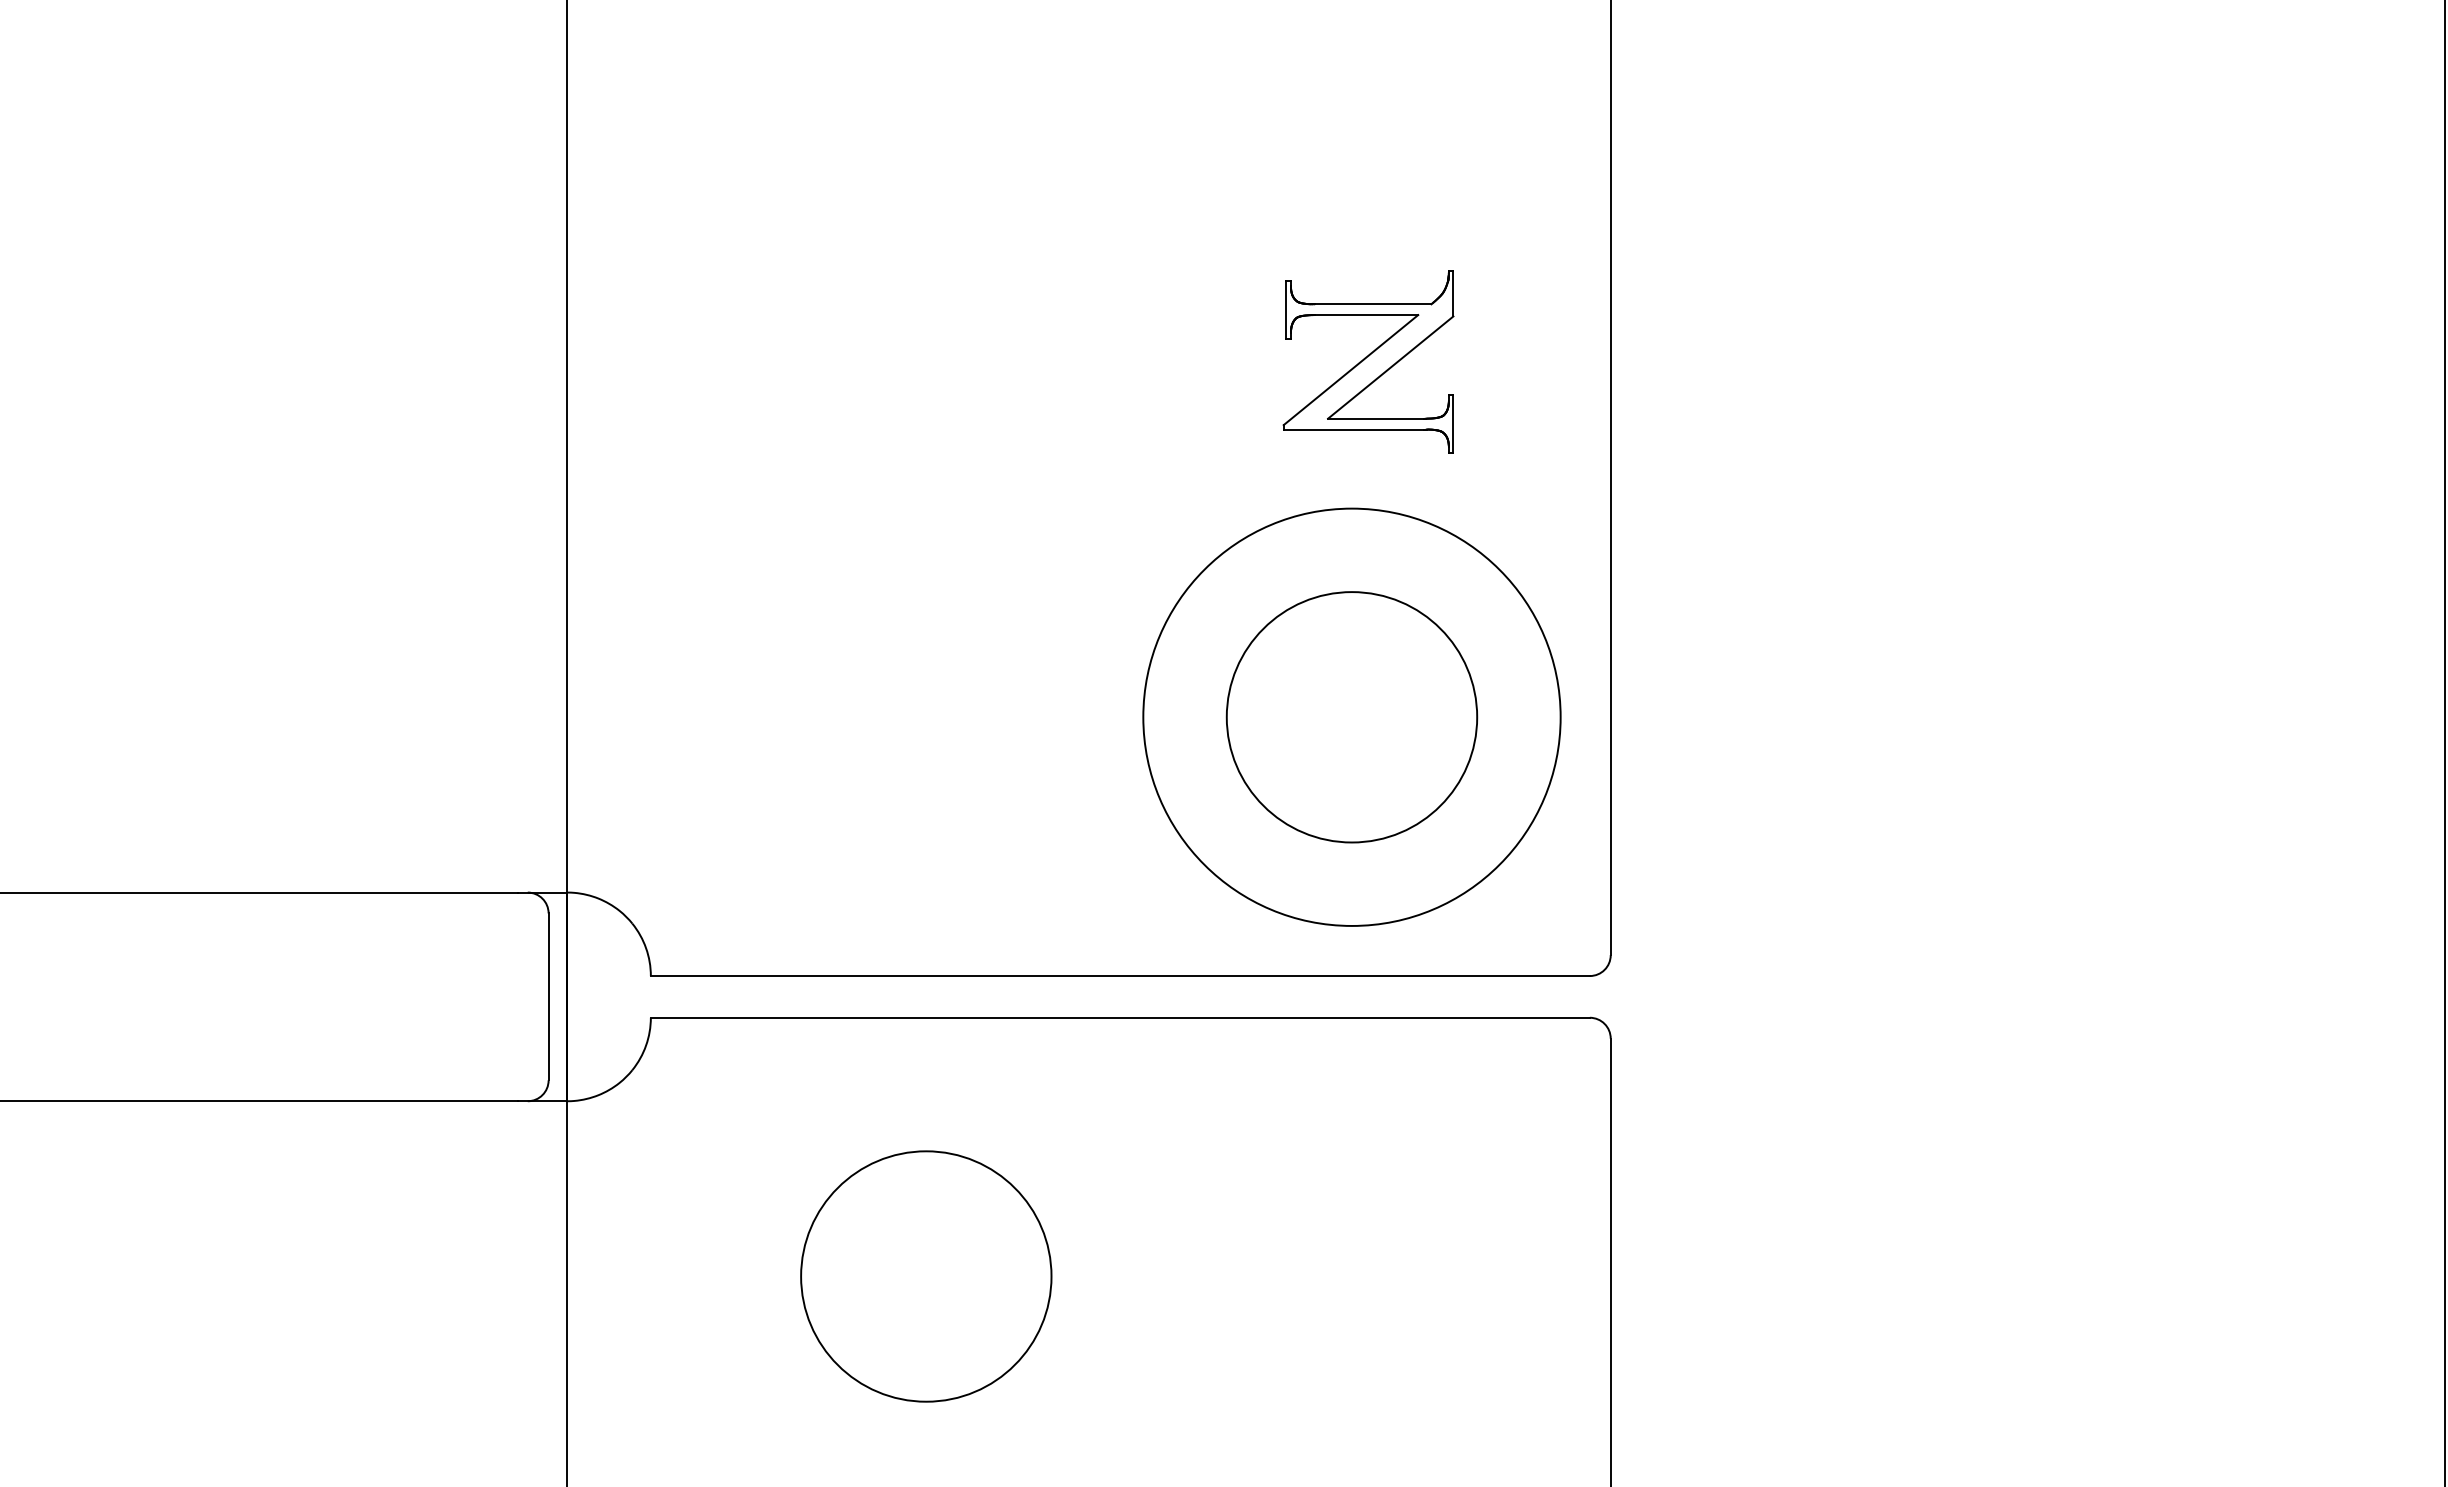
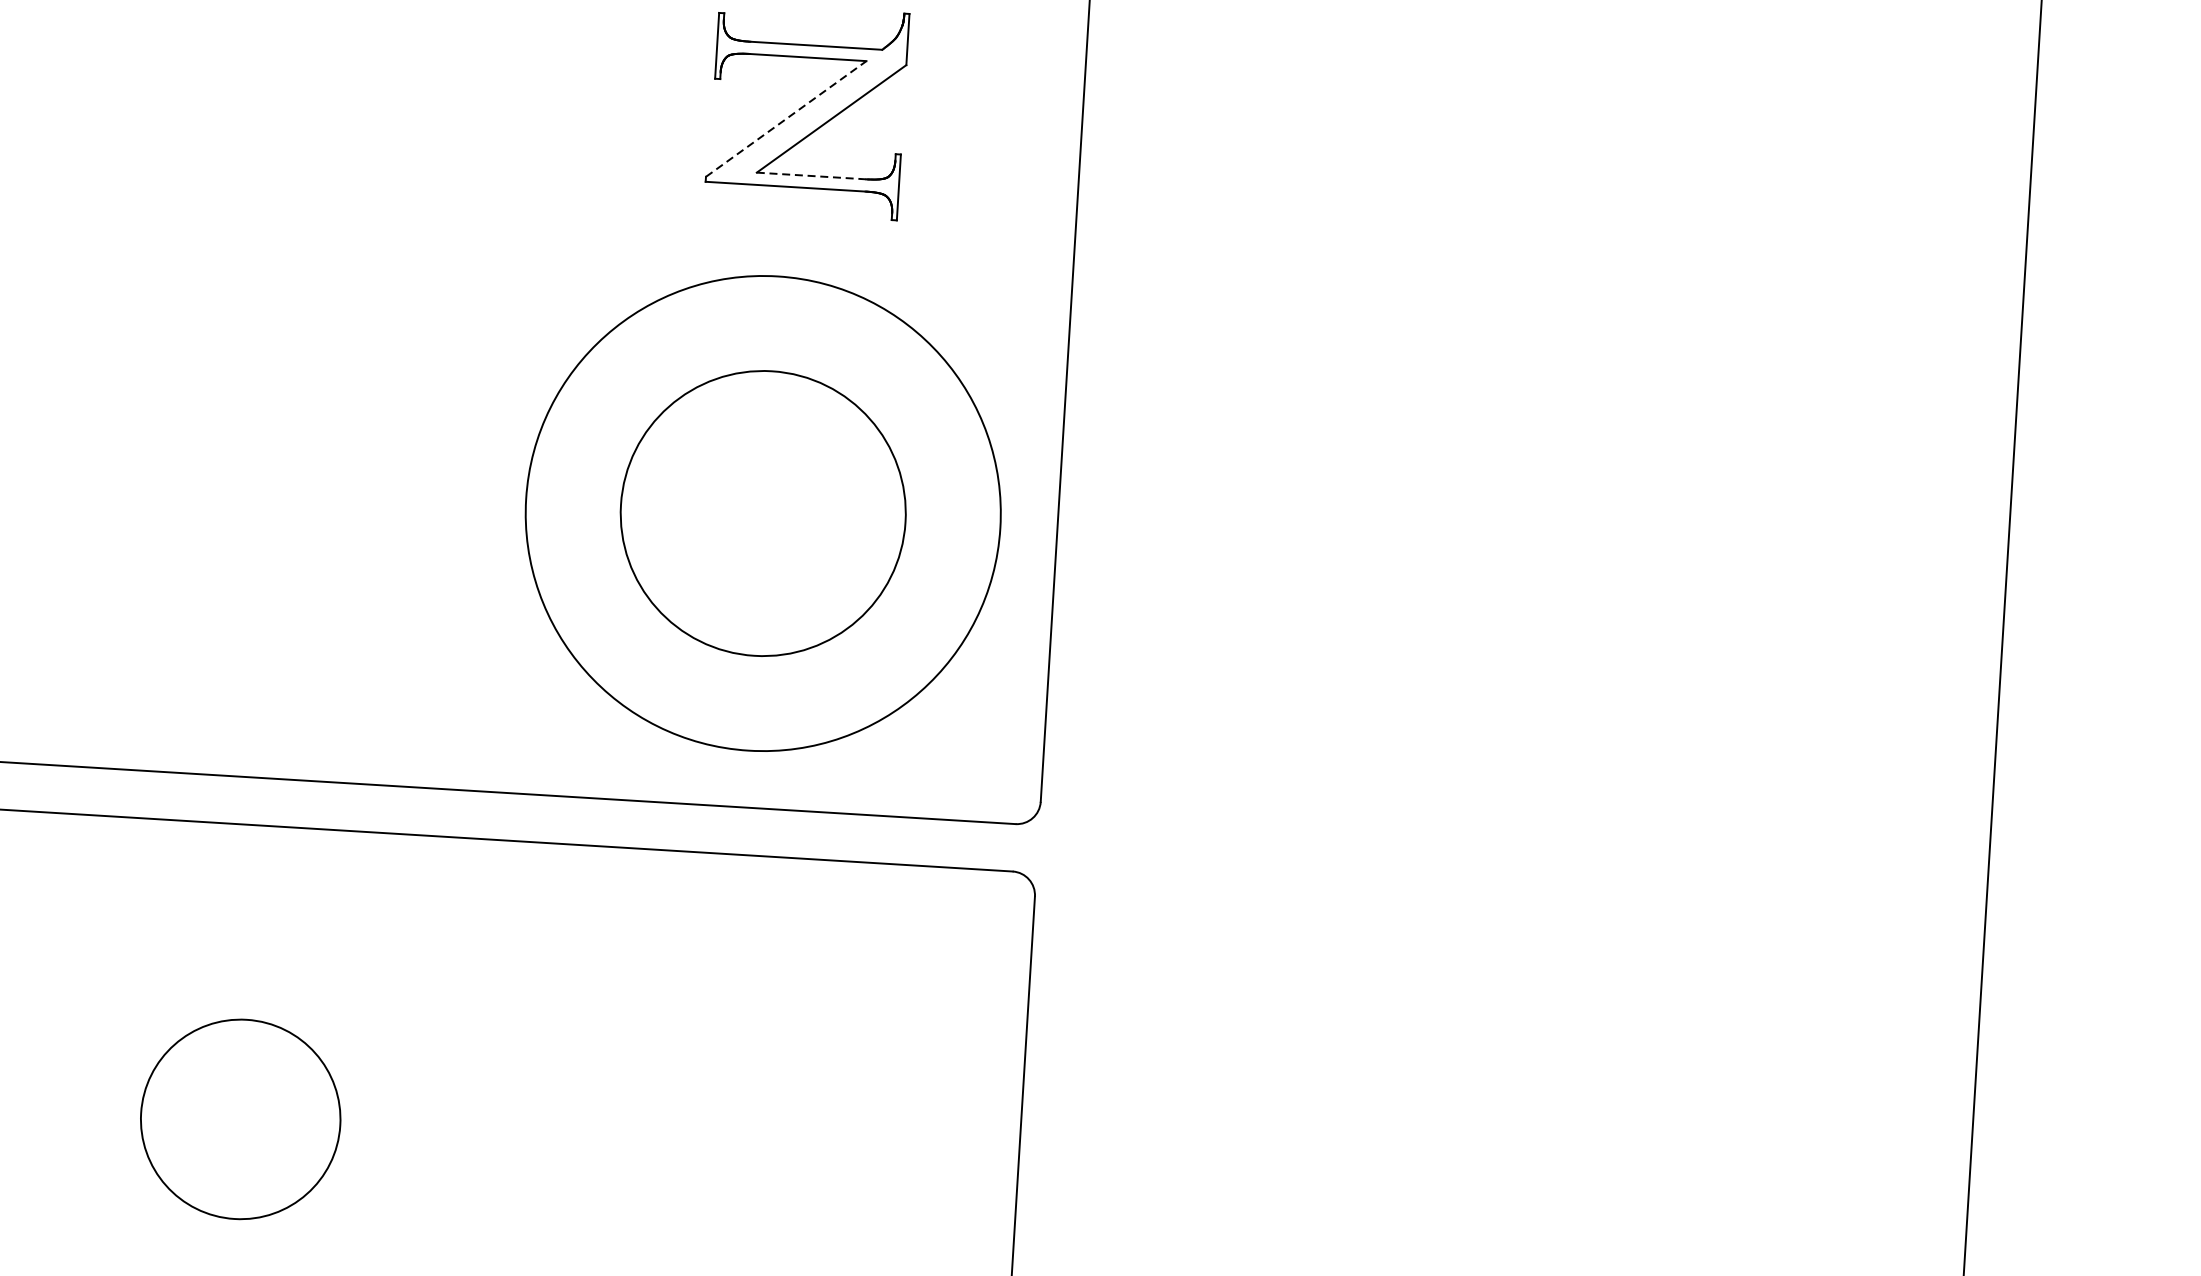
line: (1350, 370) -> (785, 119), solid -> dashed
line: (1376, 418) -> (811, 175), solid -> dashed
circle: (926, 1276) -> (240, 1119), size x0.7

